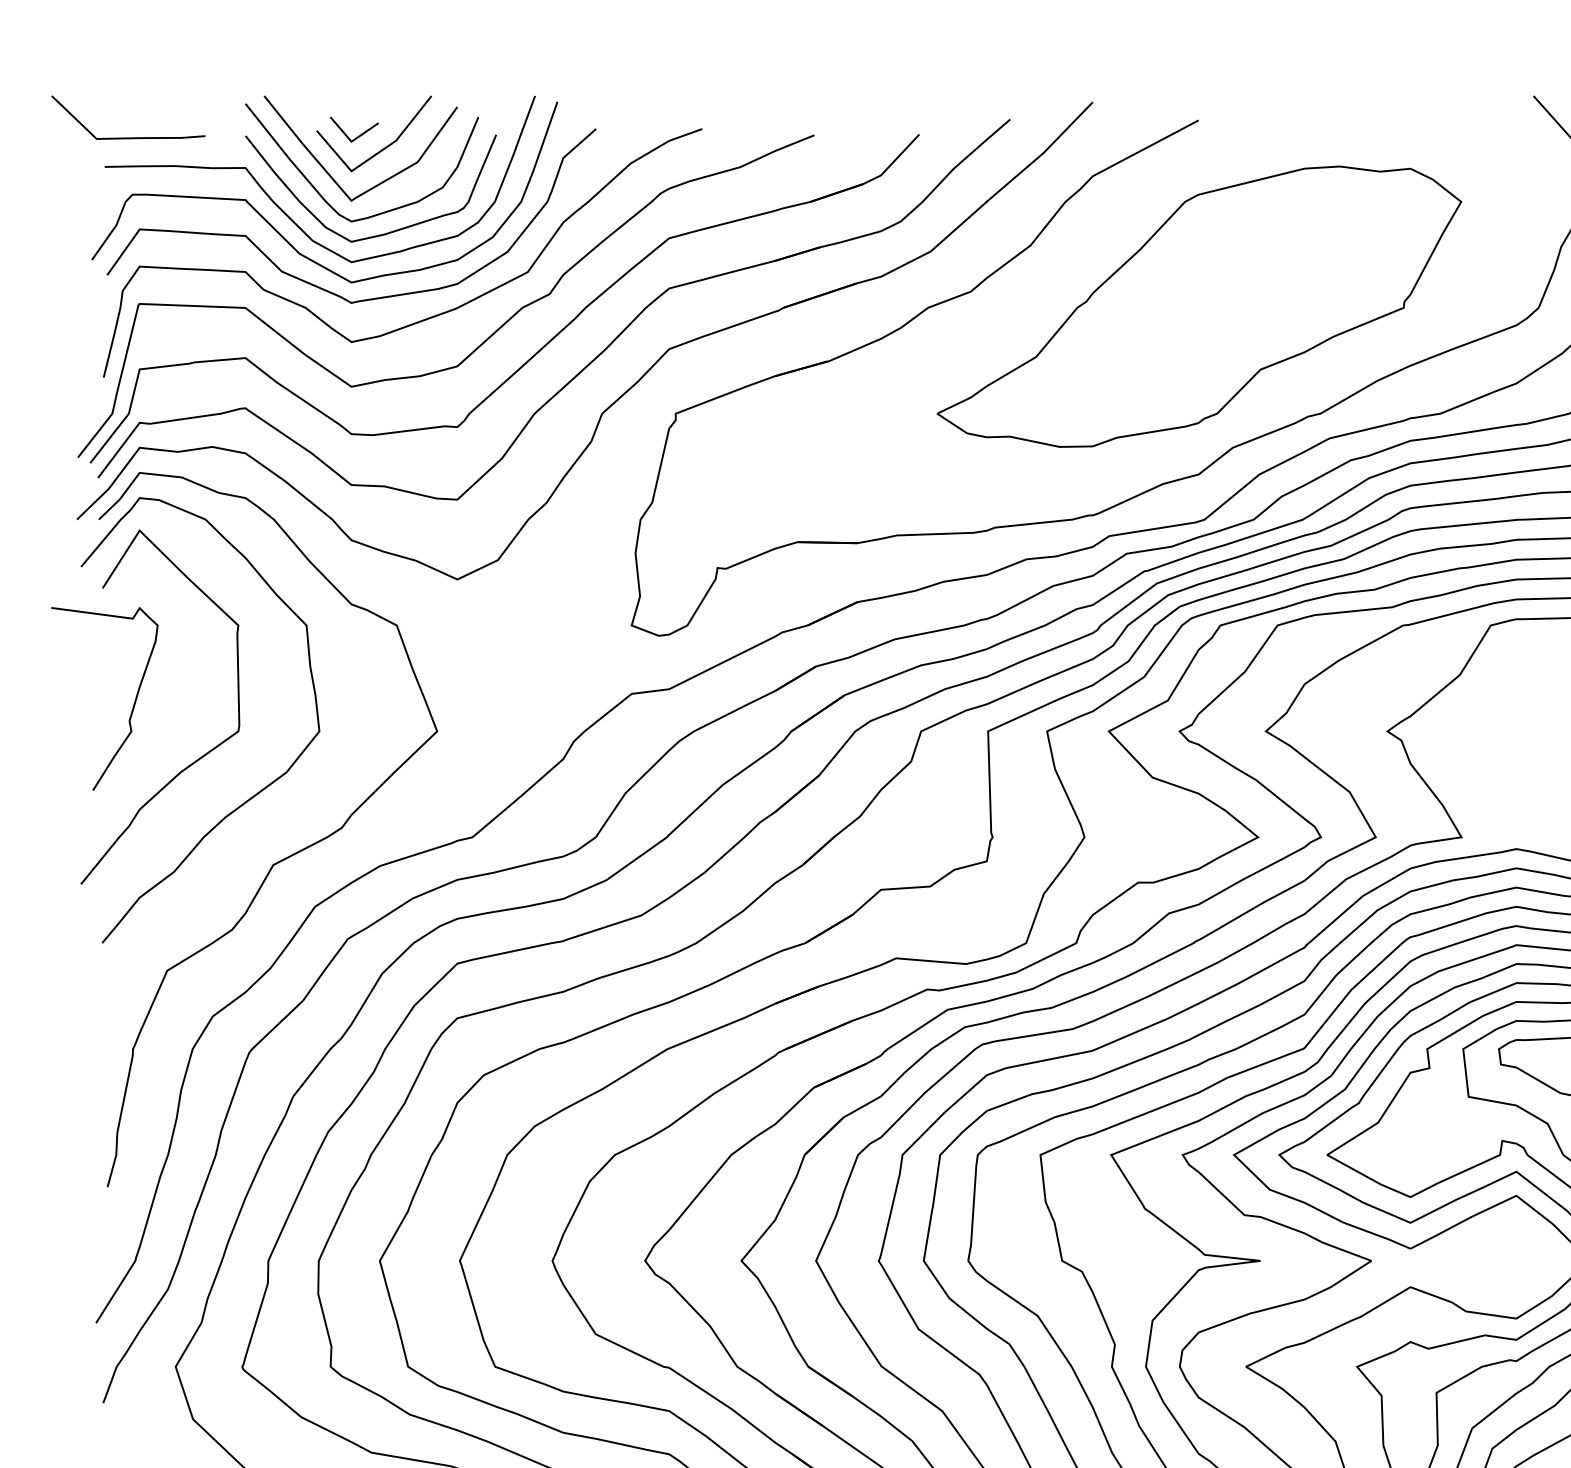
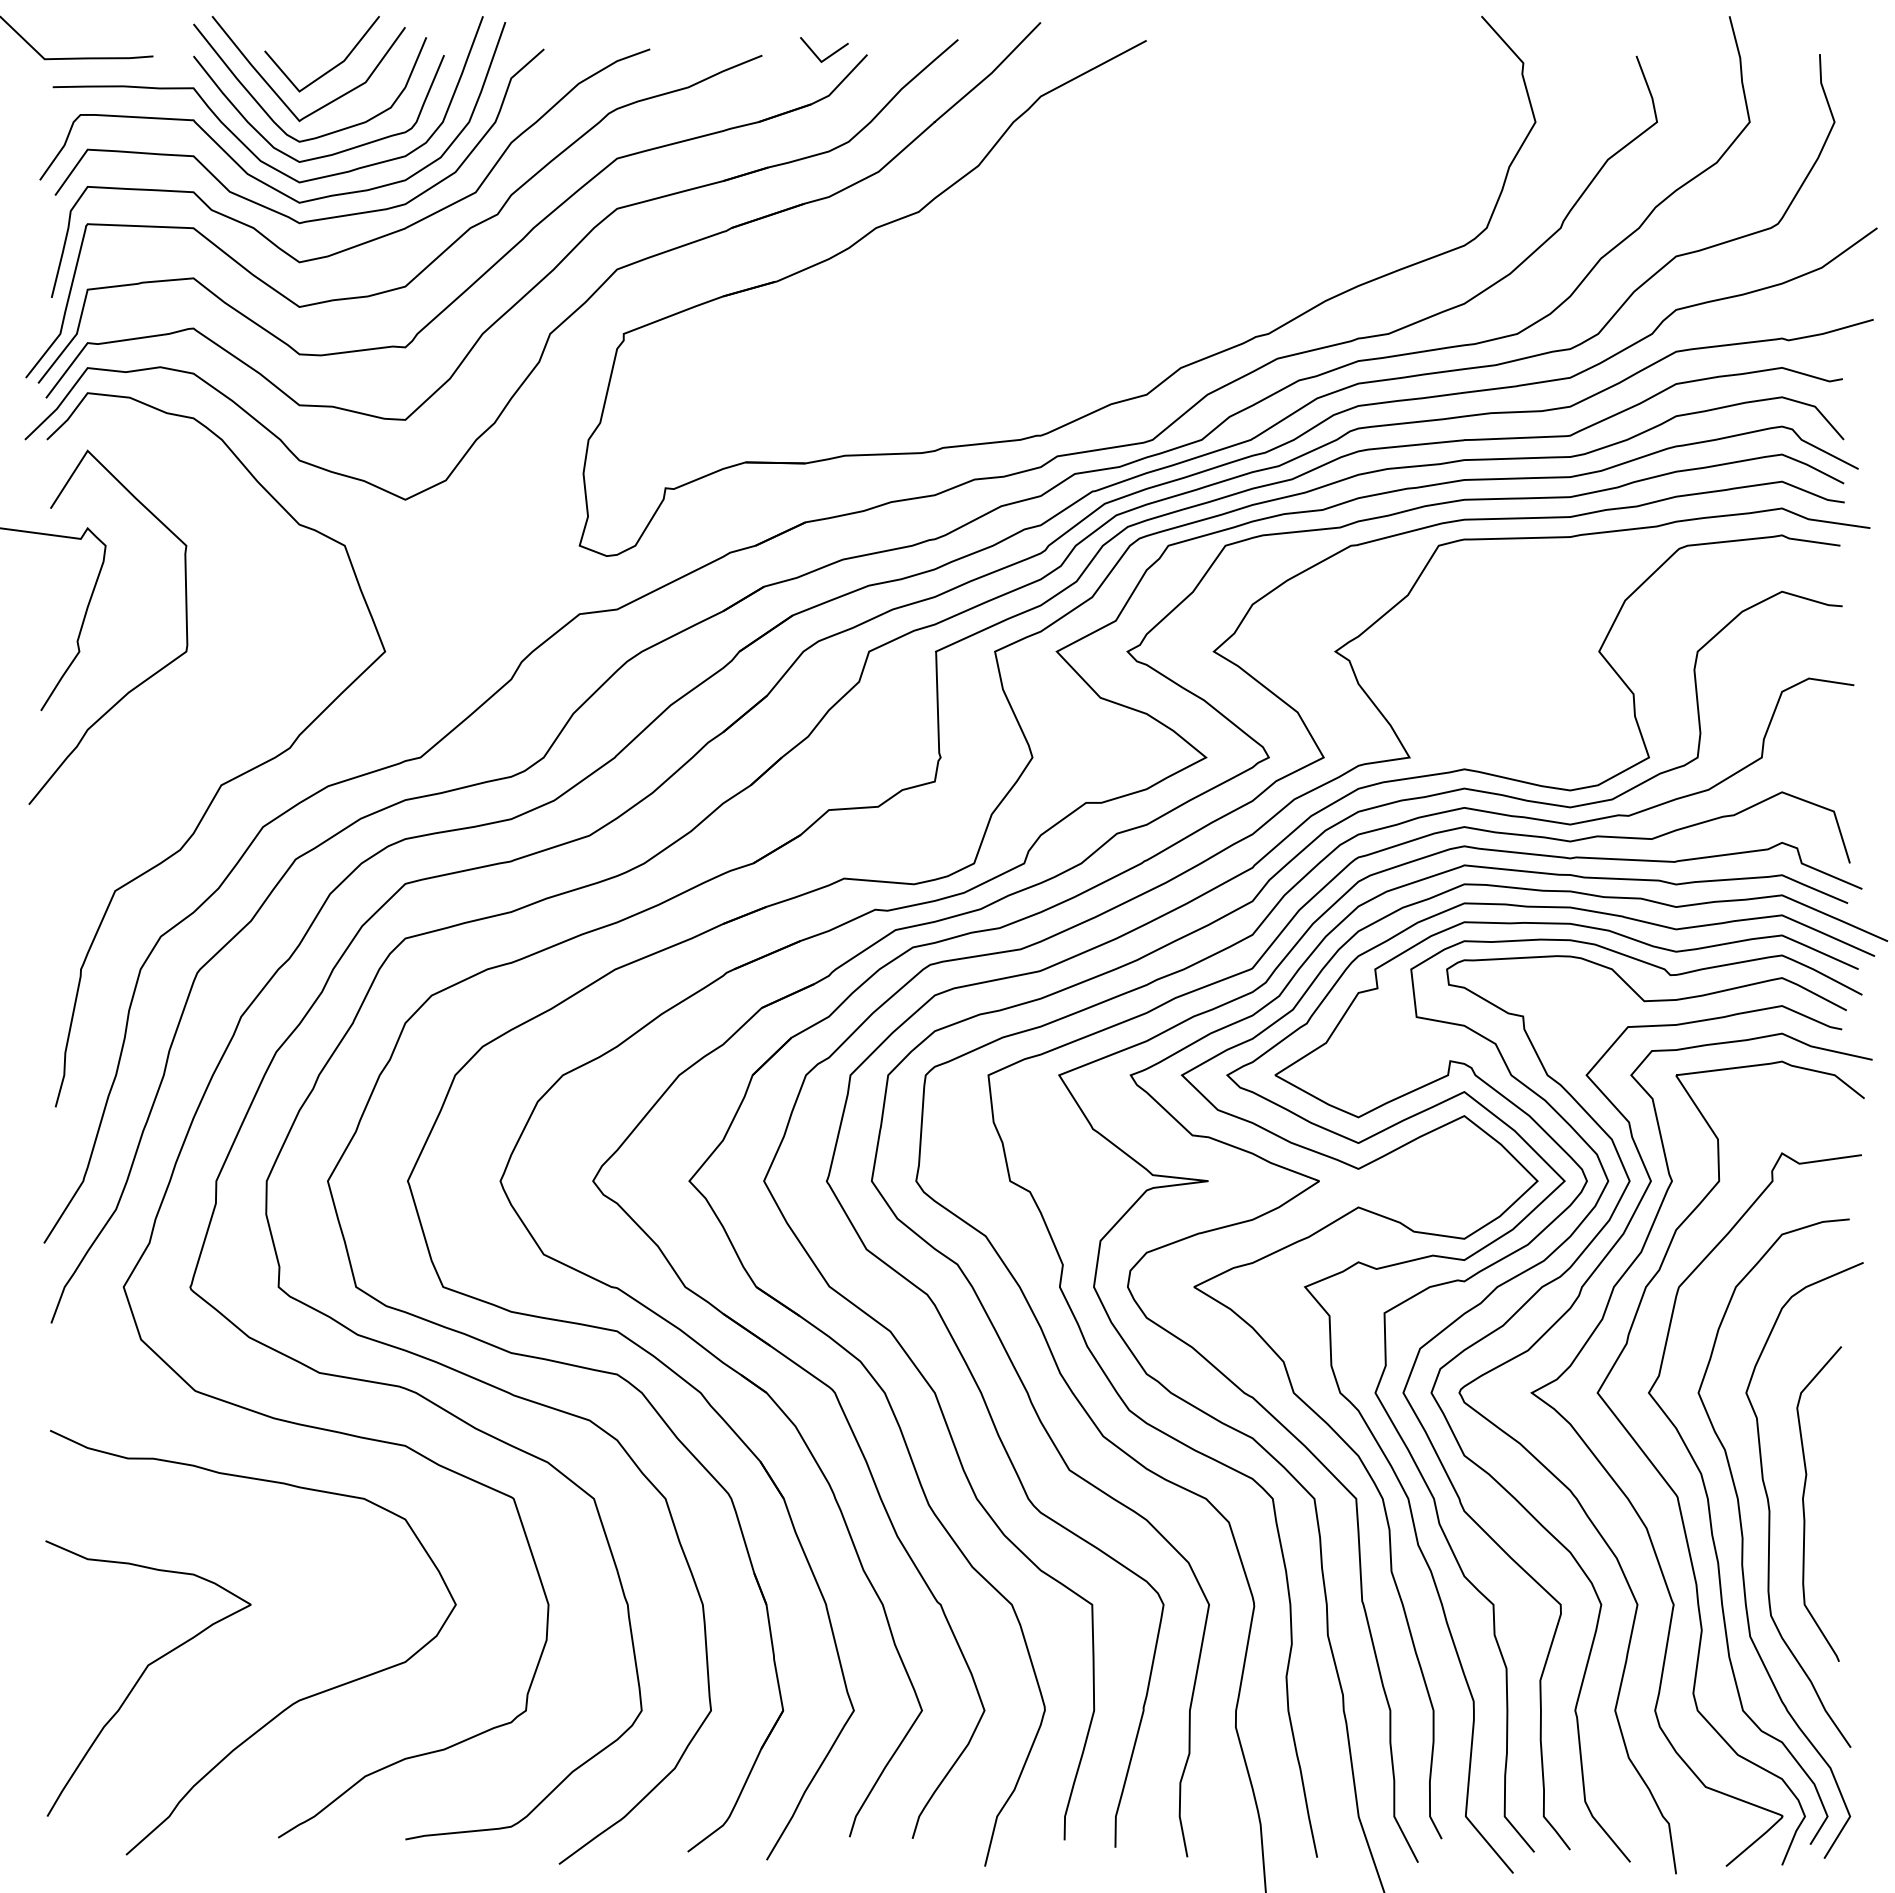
line: (357, 136) -> (827, 56), moved
part: (1199, 306) -> (1147, 226), removed
curve: (257, 792) -> (205, 712), removed

